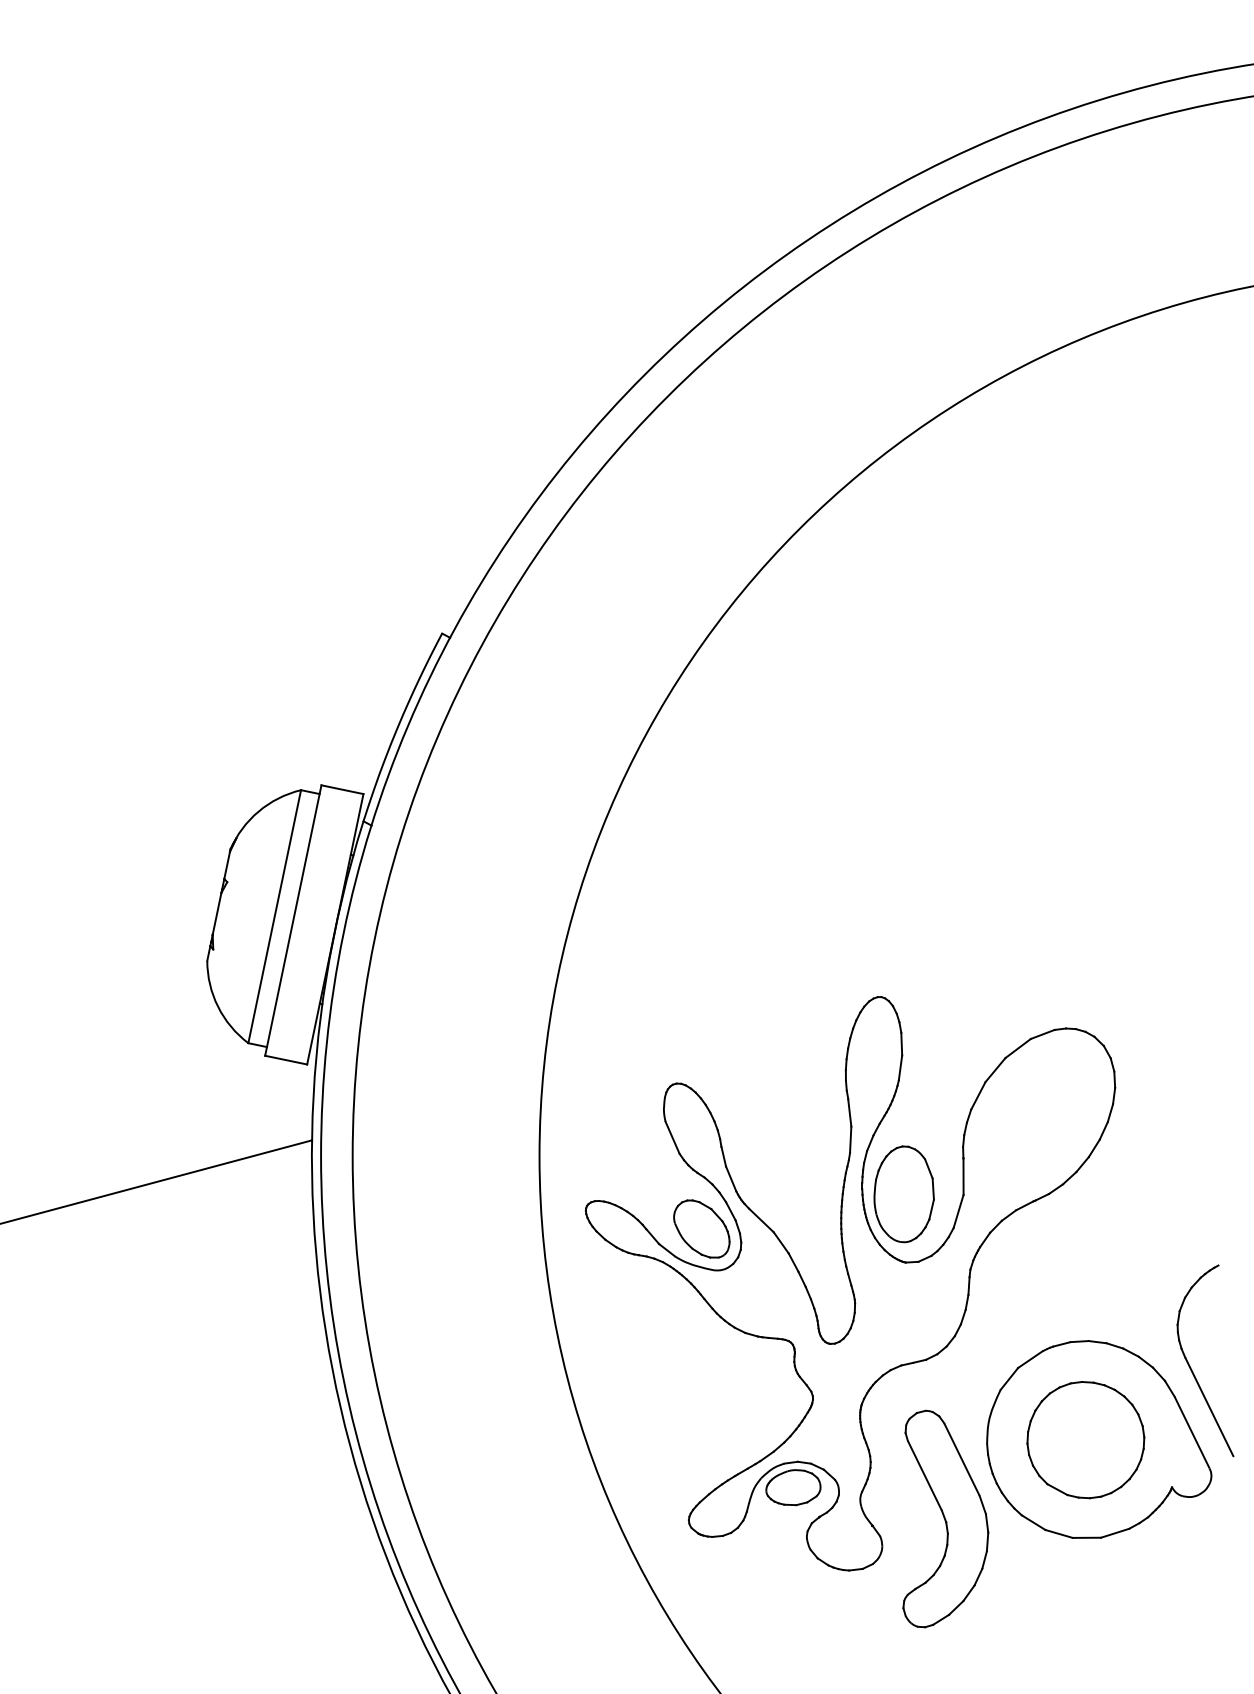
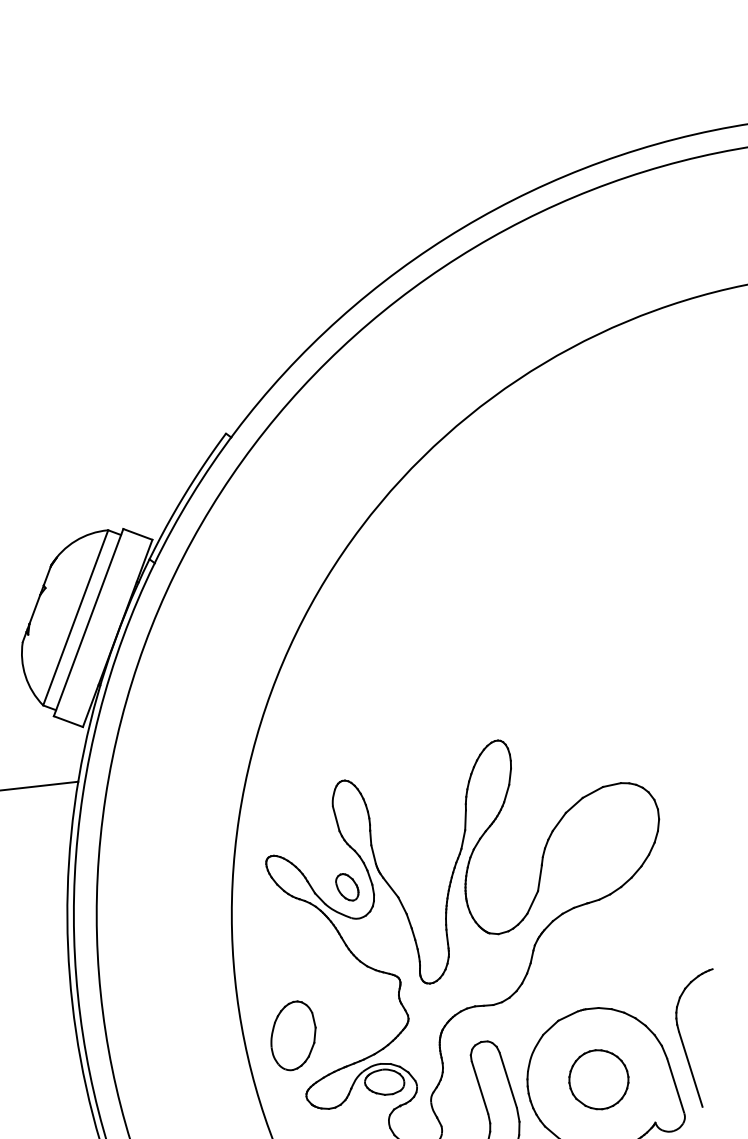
part: (903, 1194) -> (293, 1035), moved
part: (701, 1228) -> (347, 886), size x0.6
part: (1085, 1440) -> (598, 1079), size x0.7

